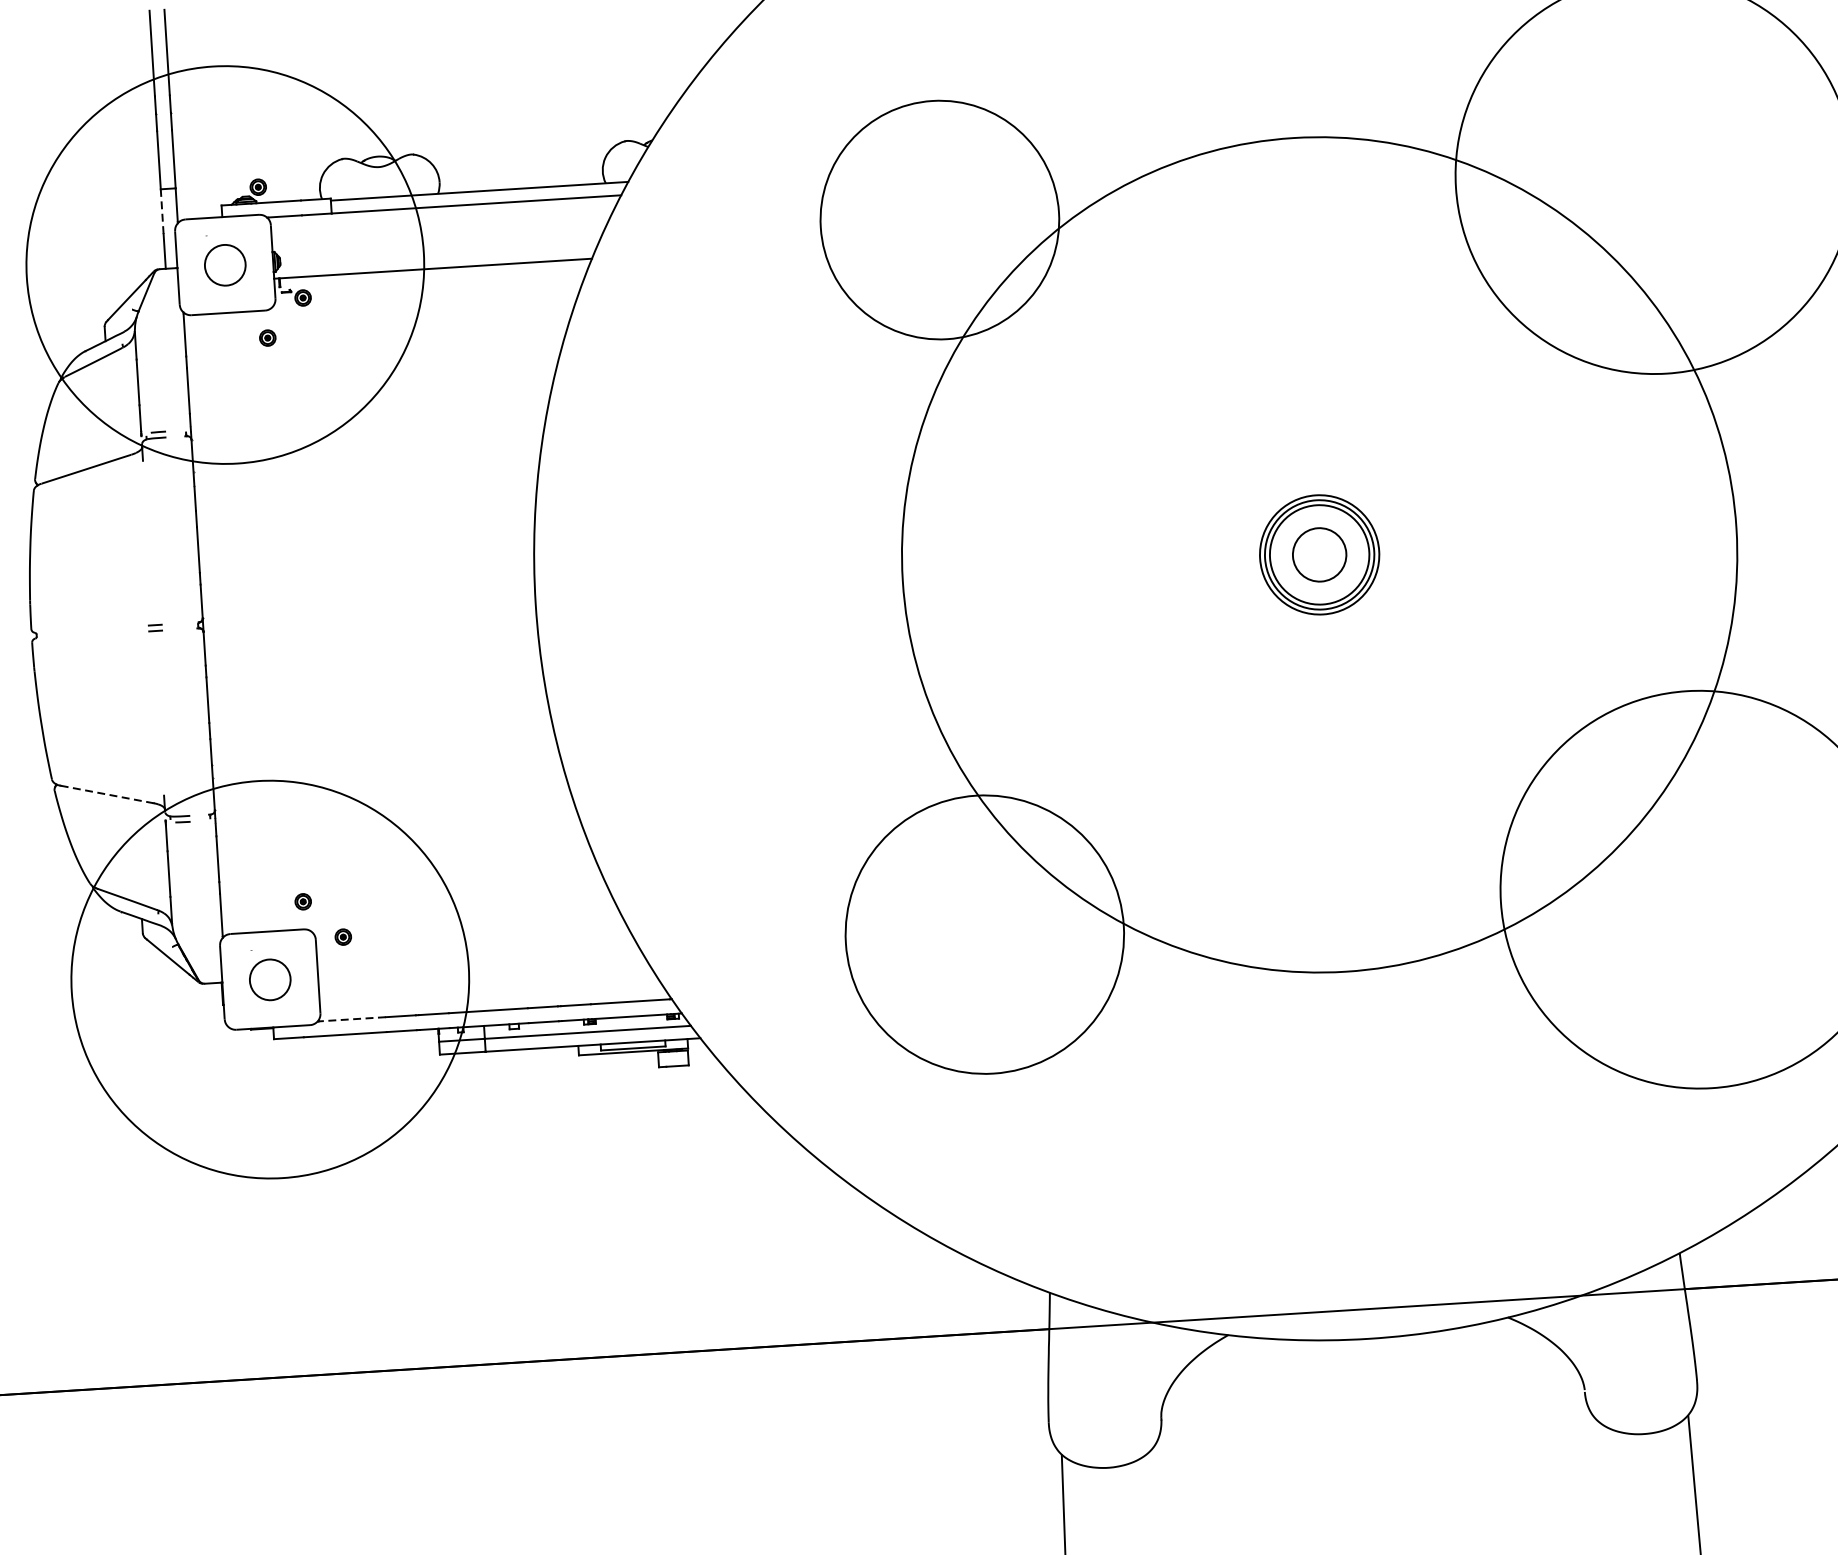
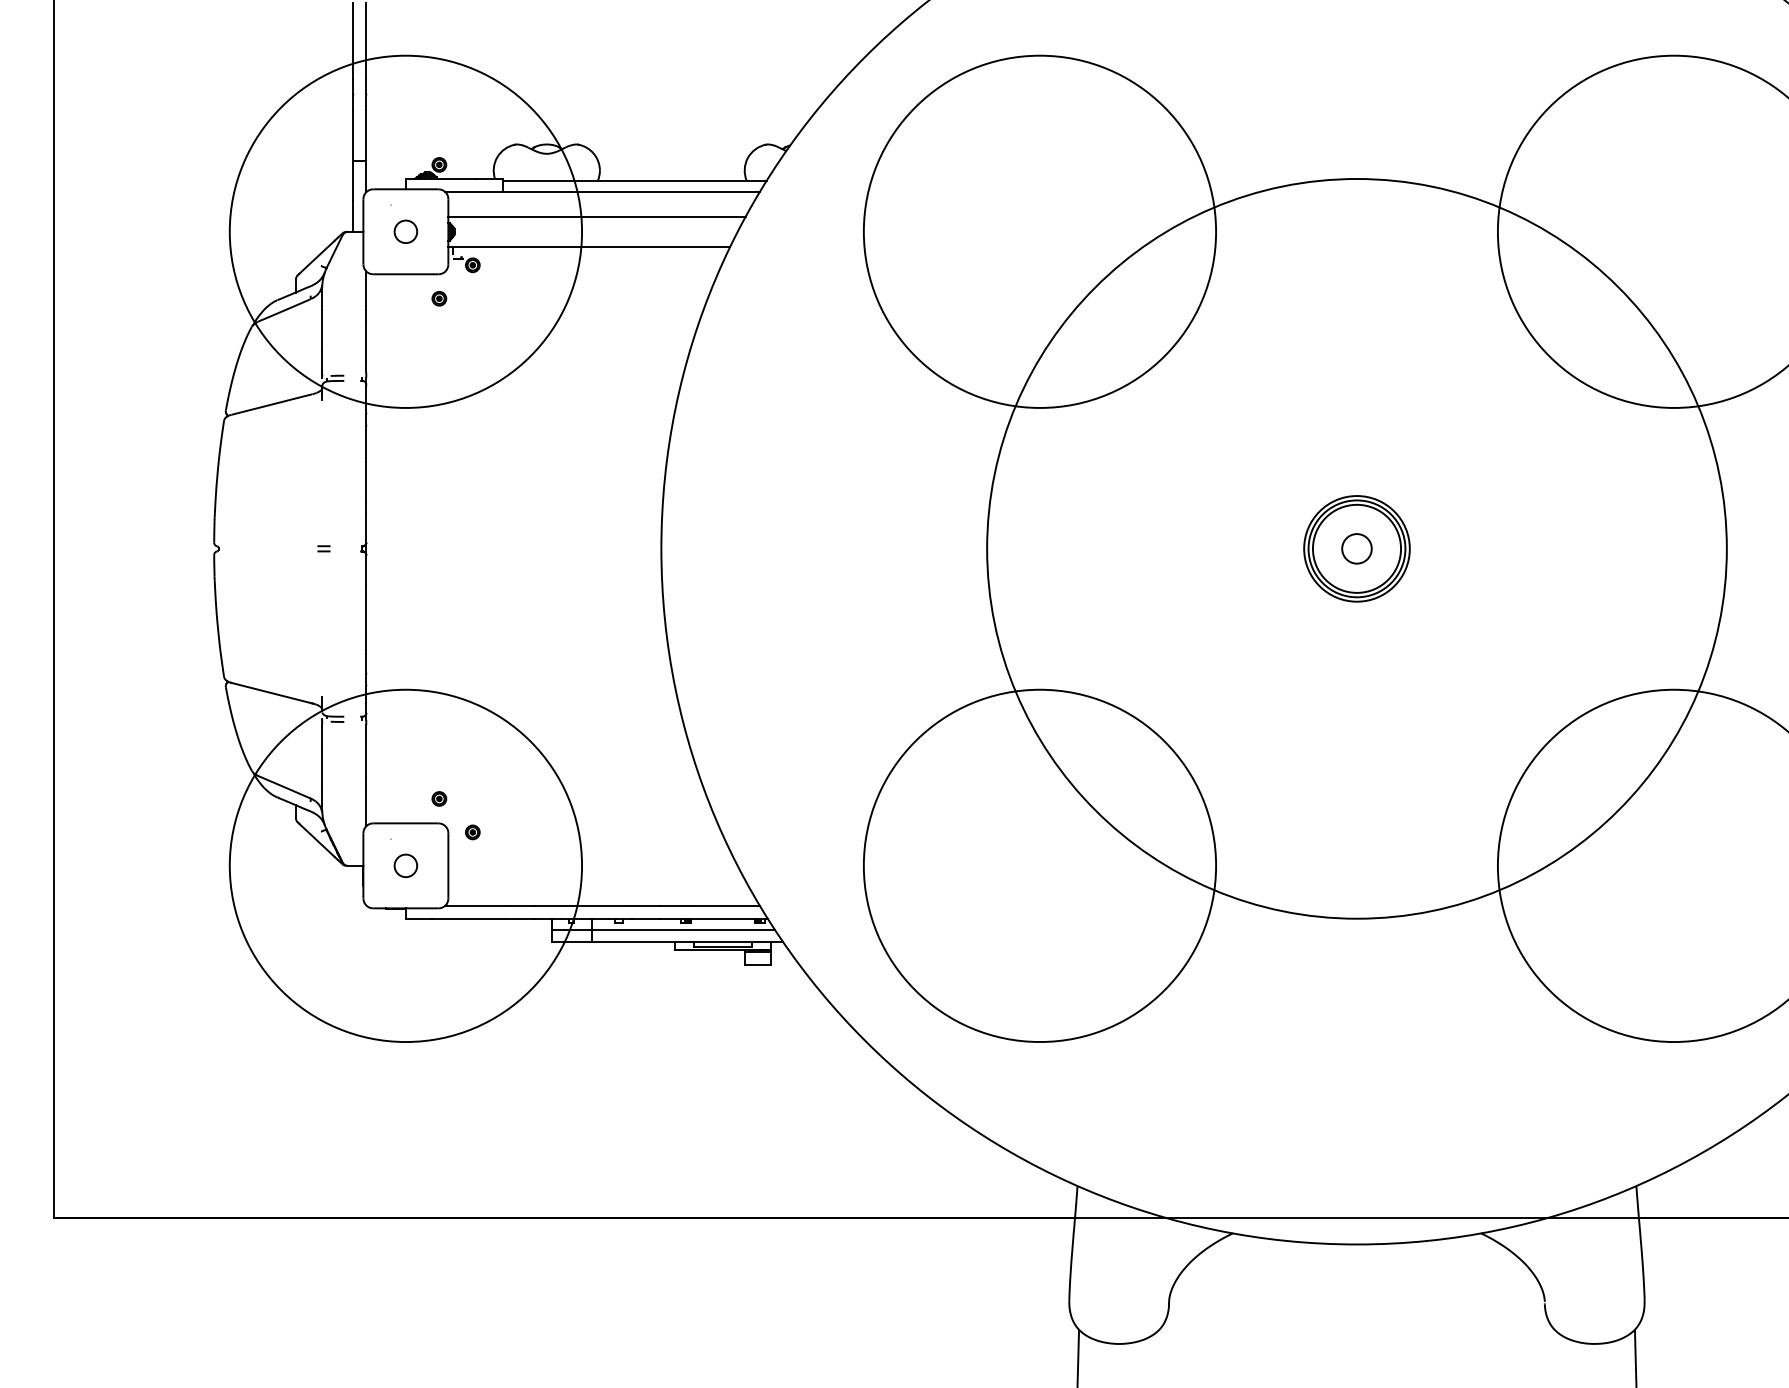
line: (162, 212) -> (353, 181), dashed -> solid
circle: (939, 219) -> (1039, 231), size x1.67
line: (439, 234) -> (596, 216), added
circle: (224, 264) -> (405, 231), size x0.62
circle: (1319, 554) -> (1356, 548), size x0.62
line: (106, 794) -> (271, 693), dashed -> solid
circle: (984, 934) -> (1039, 865), size x1.43
circle: (269, 979) -> (405, 865), size x0.62
line: (351, 1019) -> (475, 905), dashed -> solid

